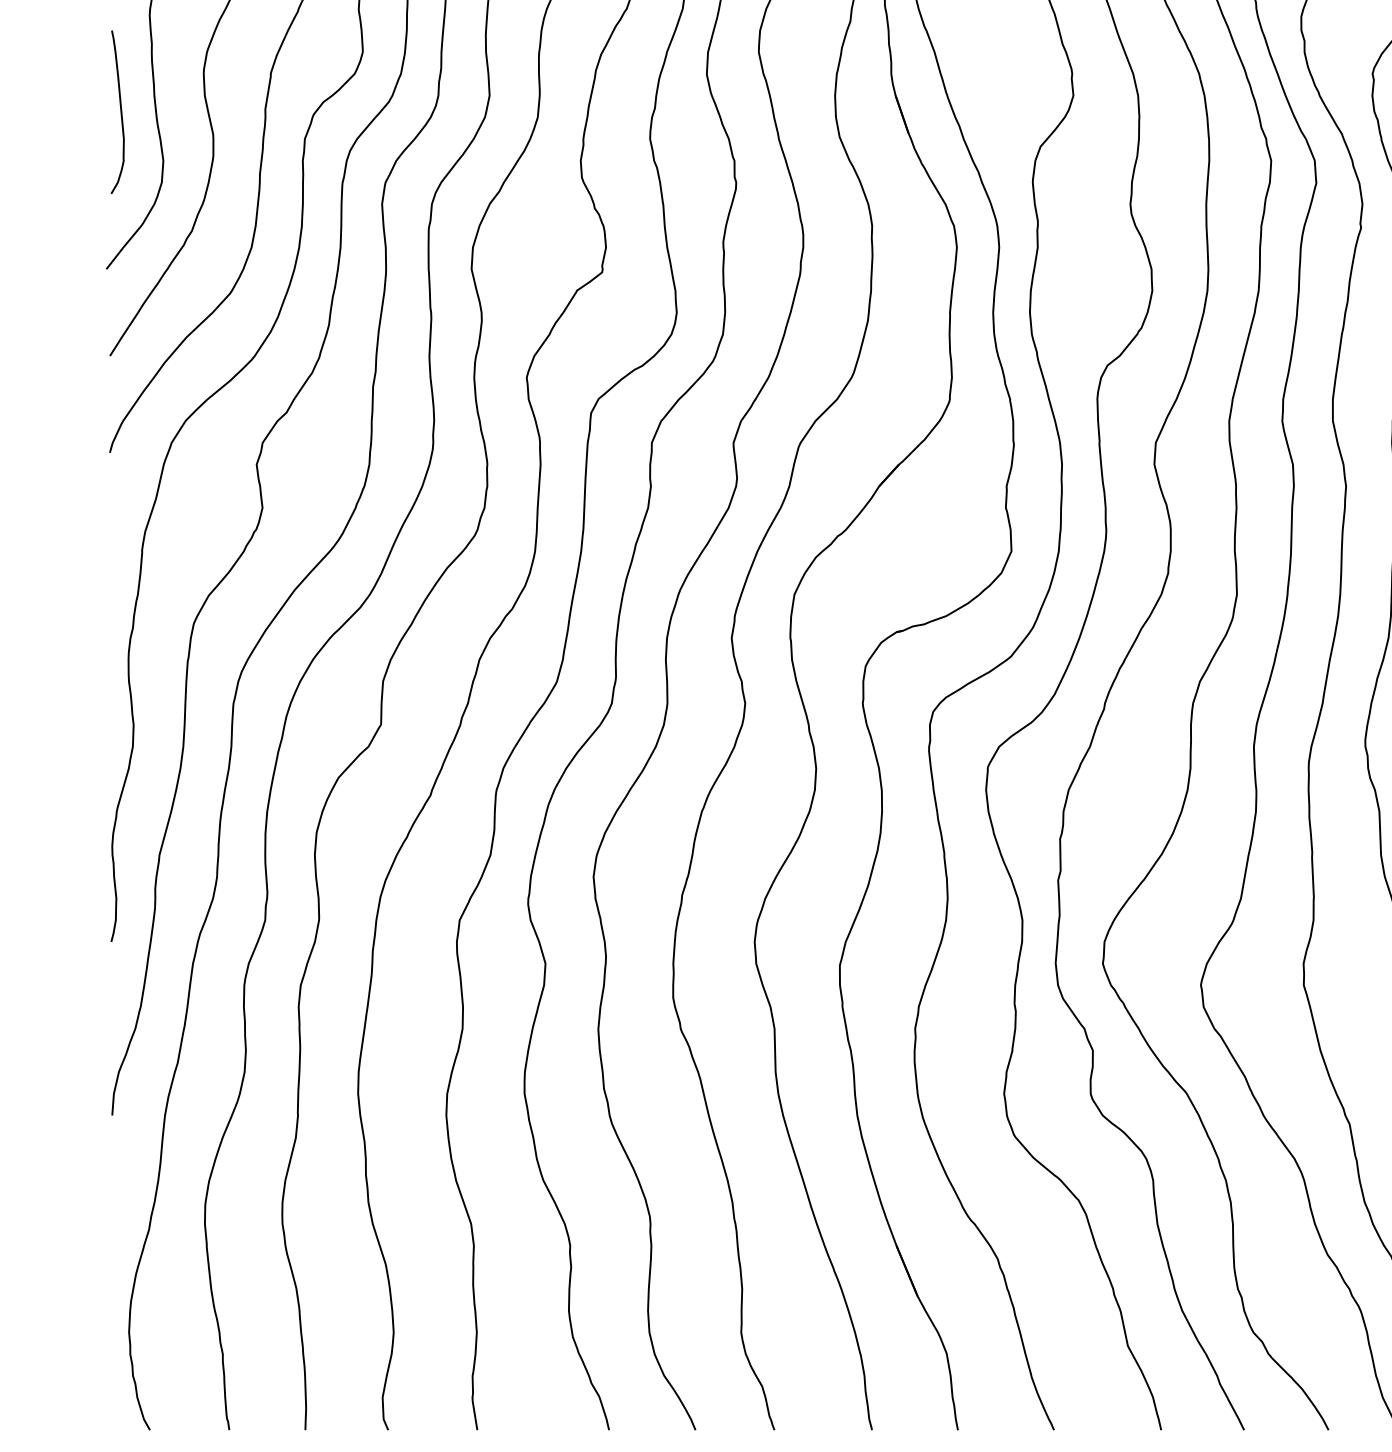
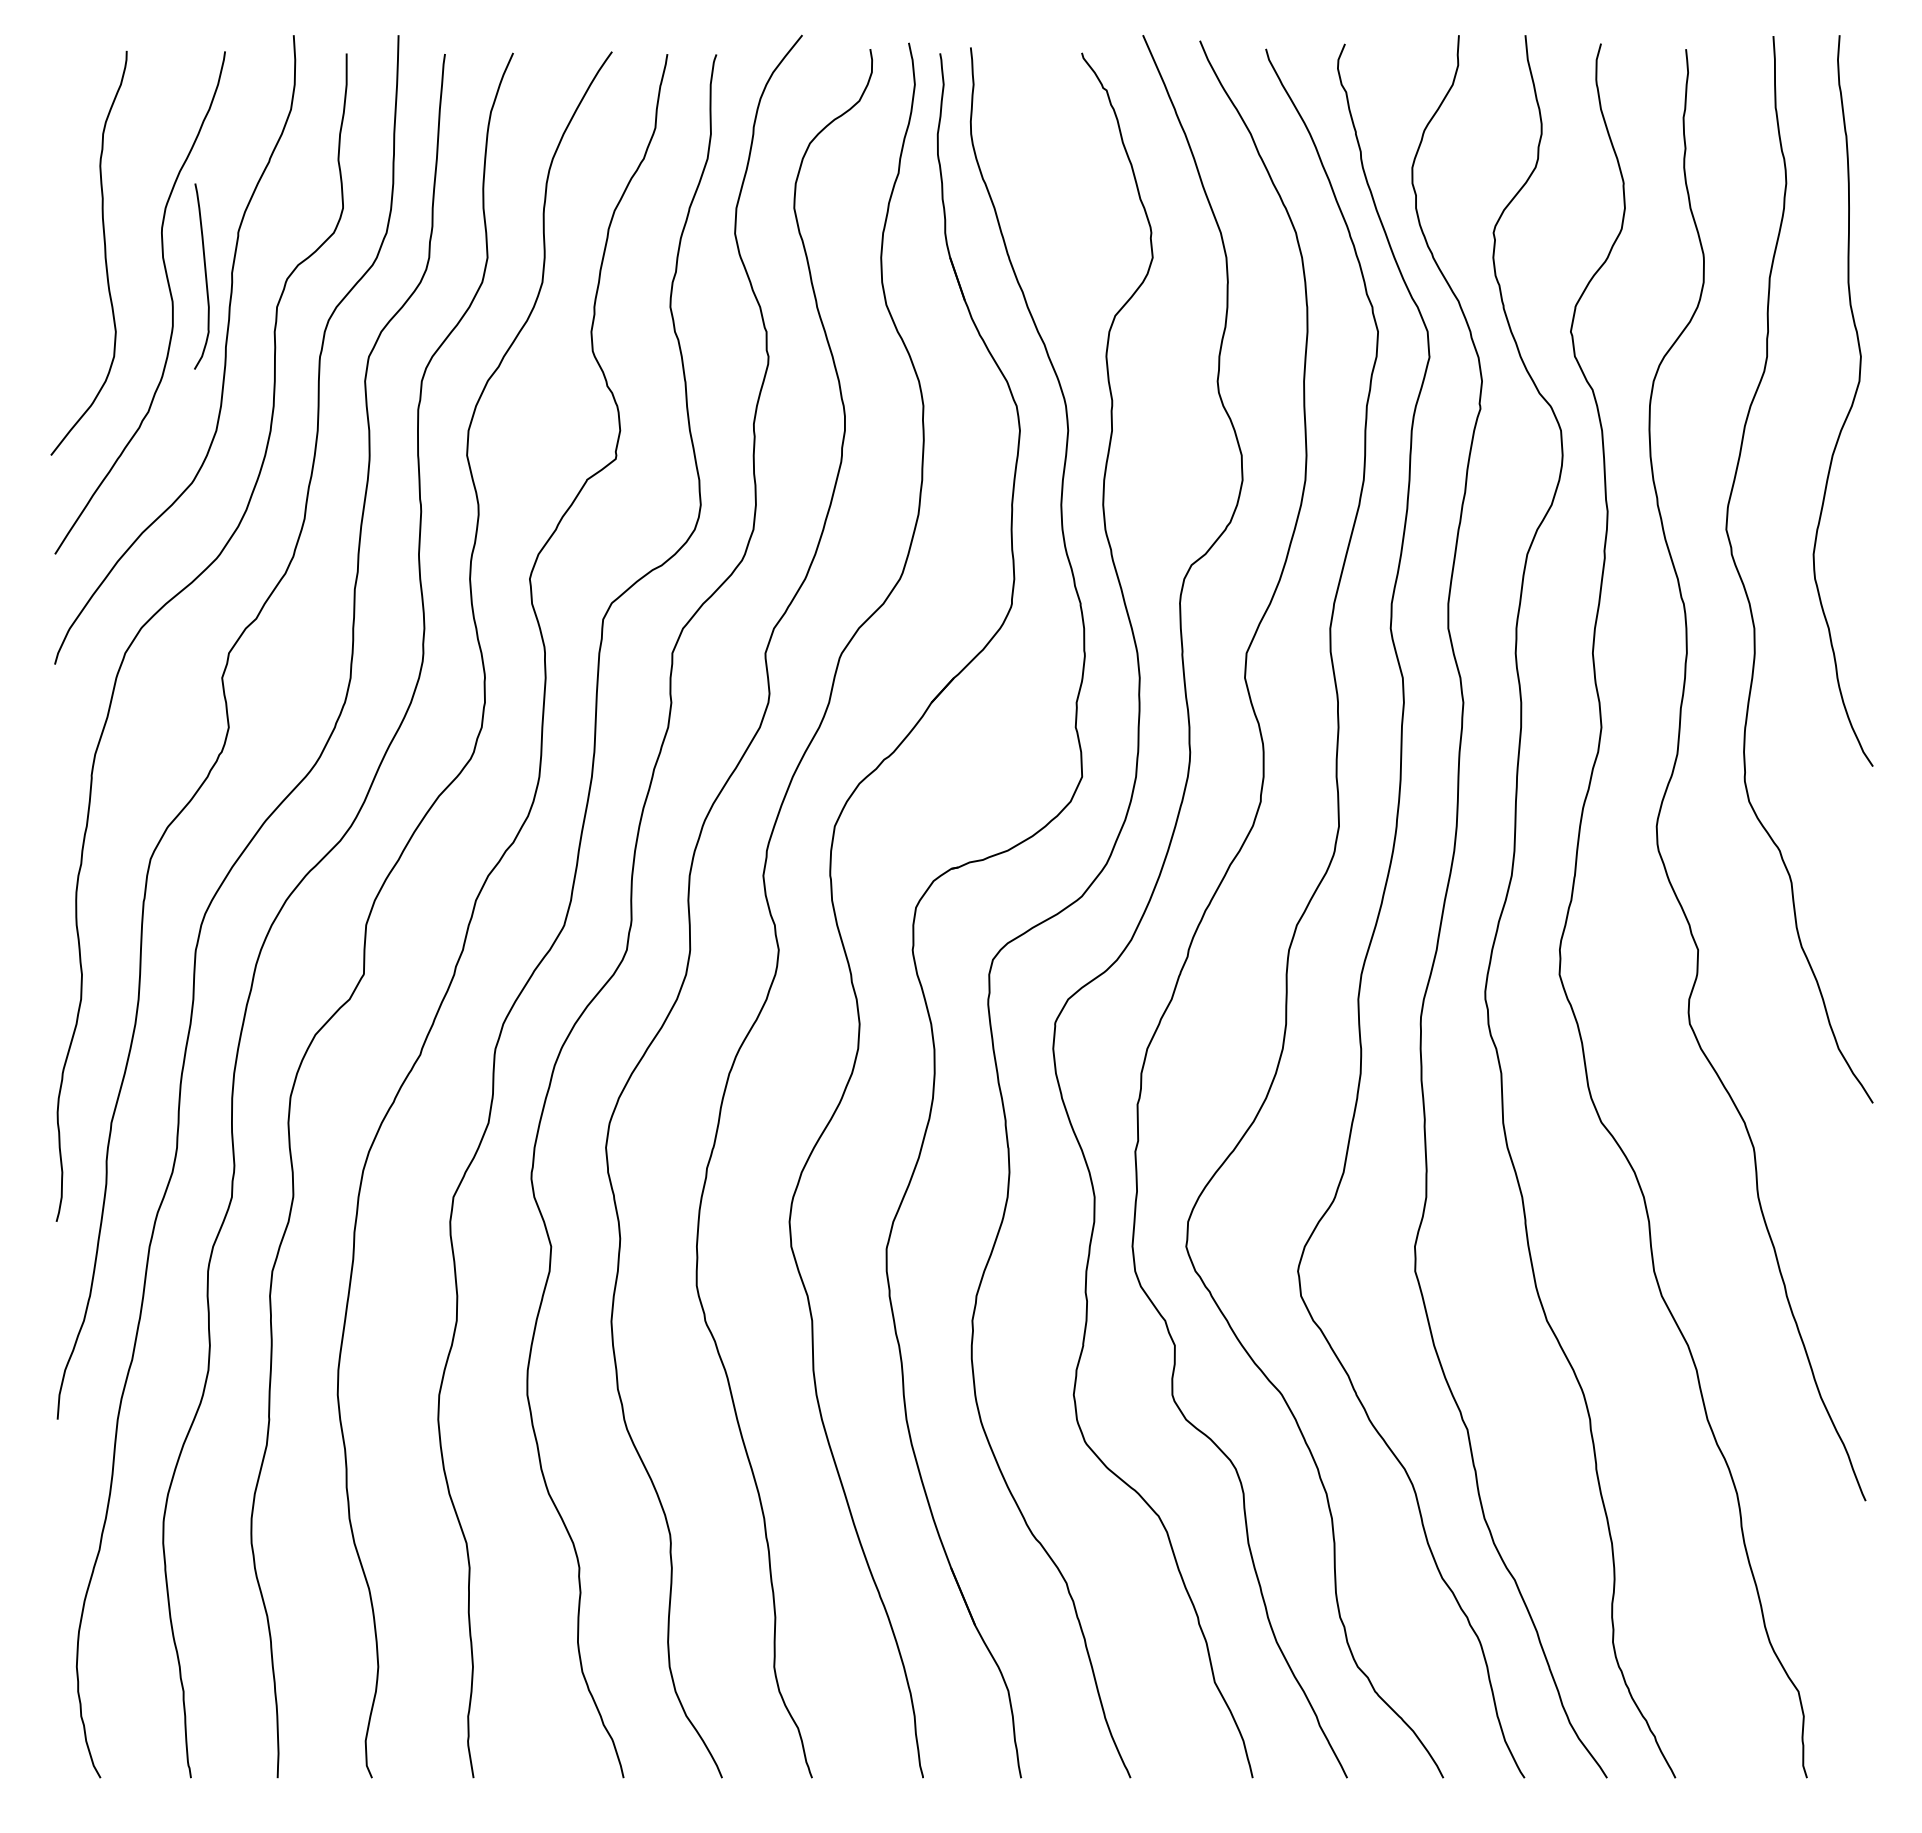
curve: (120, 112) -> (205, 276), moved

